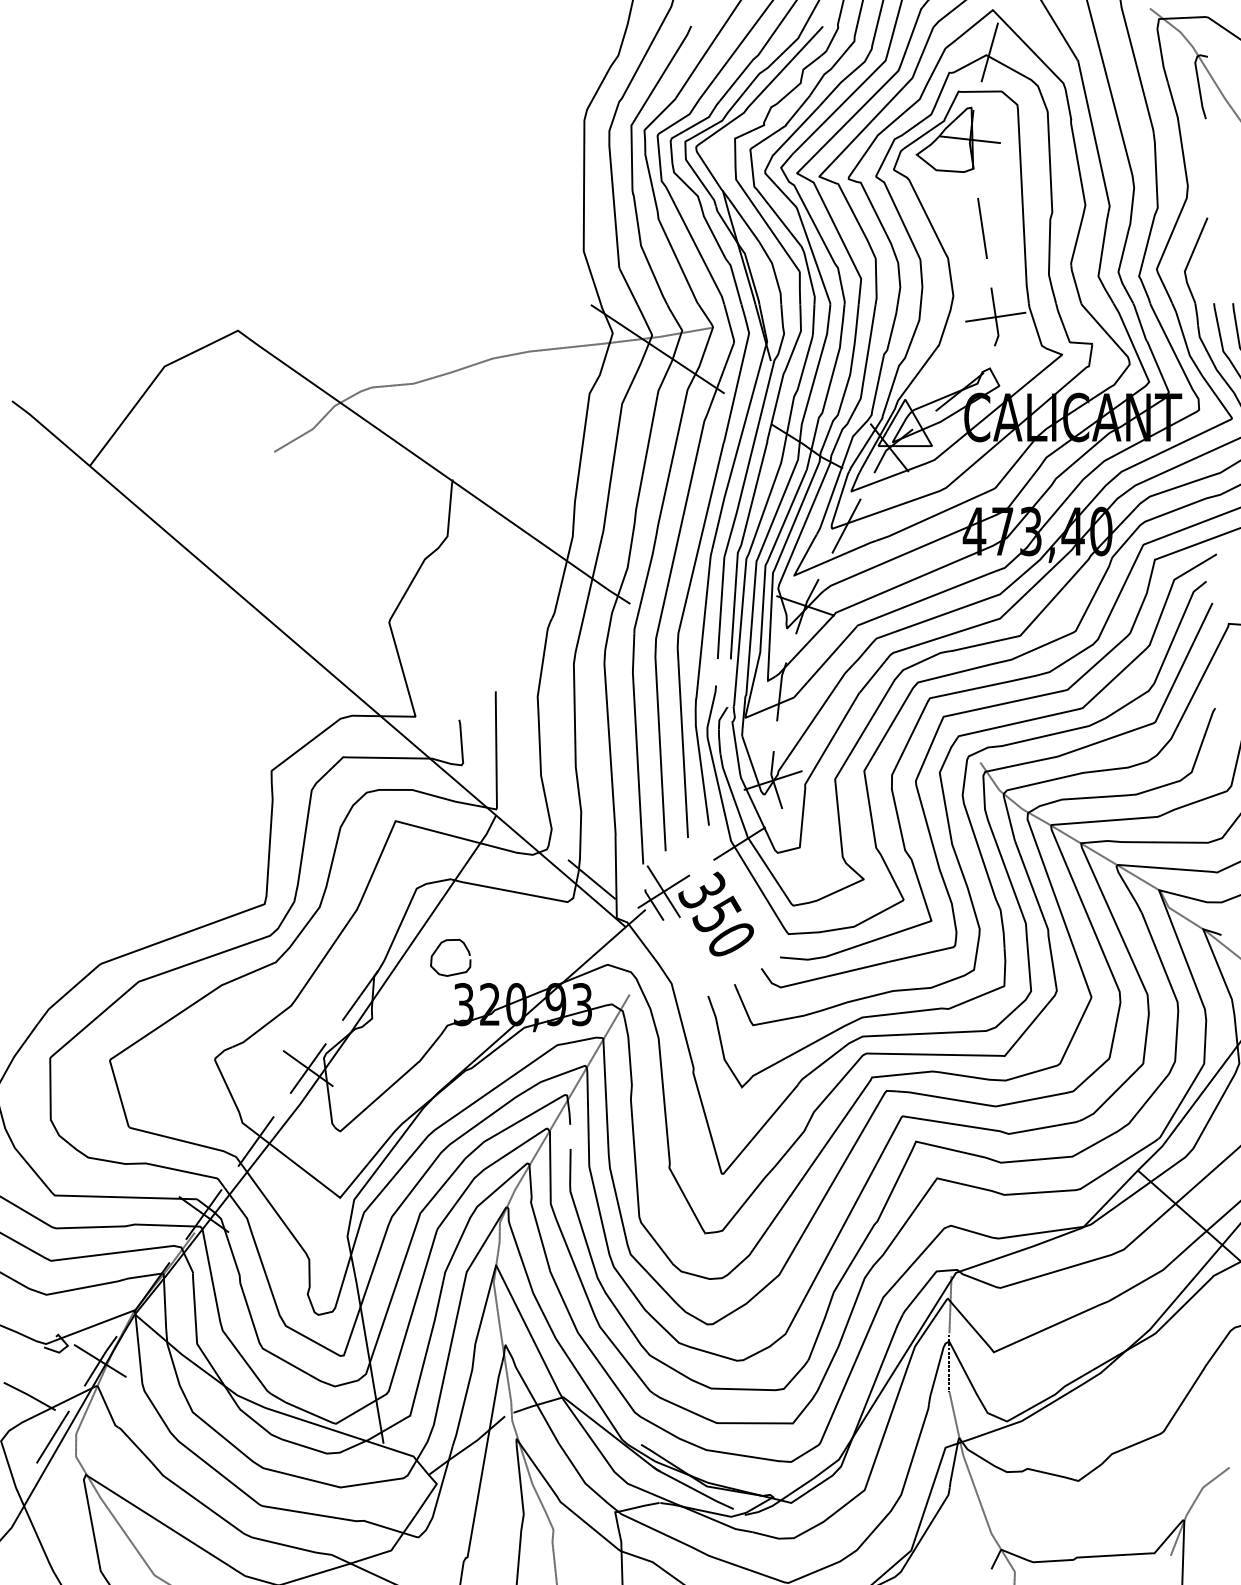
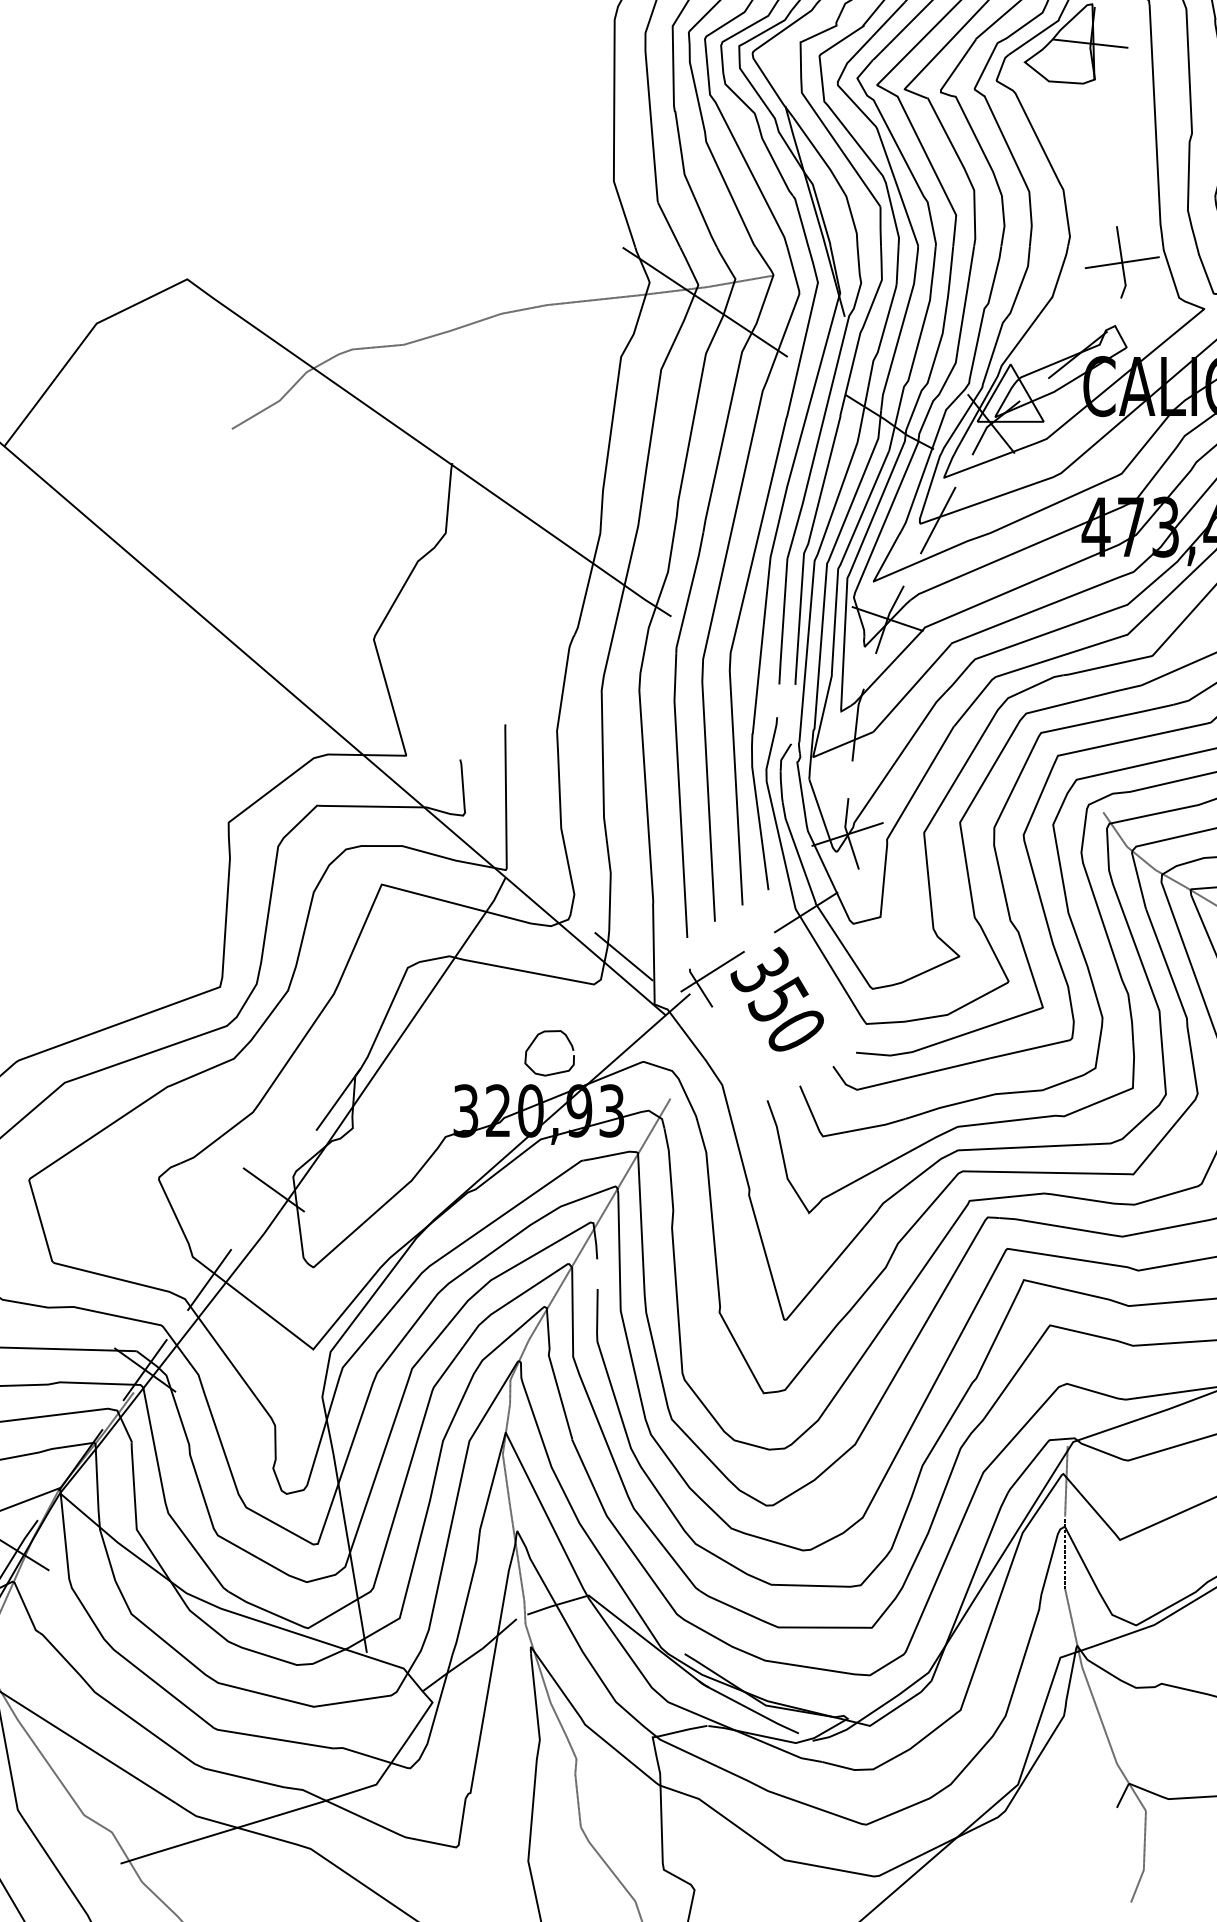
line: (982, 228) -> (1105, 153), removed
line: (663, 891) -> (712, 971), removed
curve: (437, 950) -> (533, 1044), moved
line: (307, 1068) -> (272, 1189), removed

